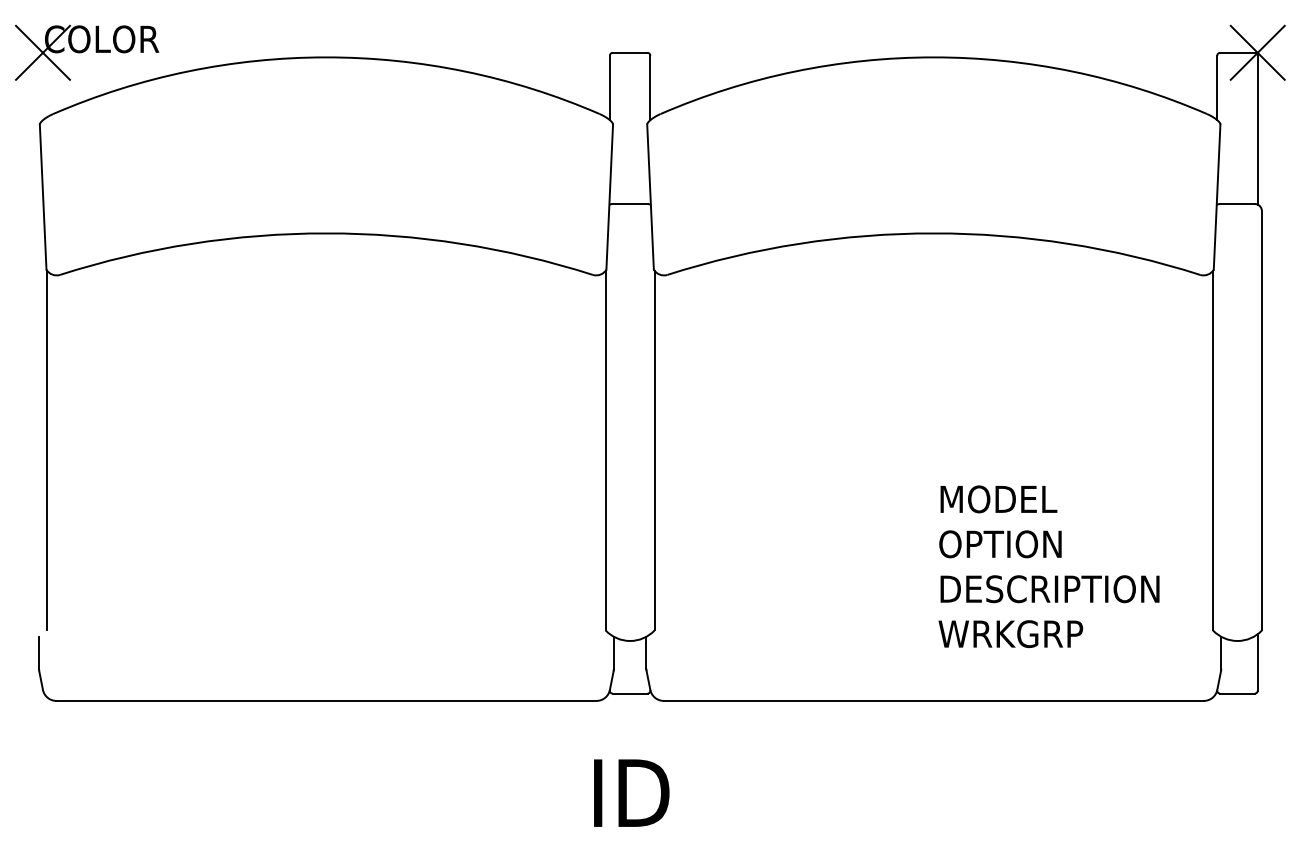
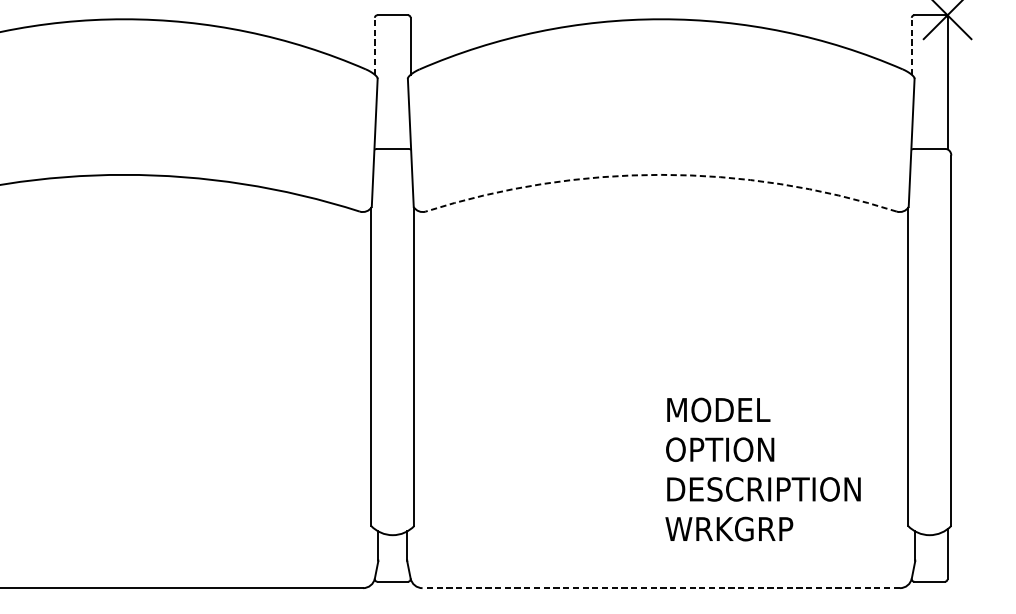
line: (609, 87) -> (374, 45), solid -> dashed
line: (1217, 87) -> (912, 45), solid -> dashed
arc: (933, 233) -> (660, 174), solid -> dashed
line: (933, 700) -> (660, 587), solid -> dashed

